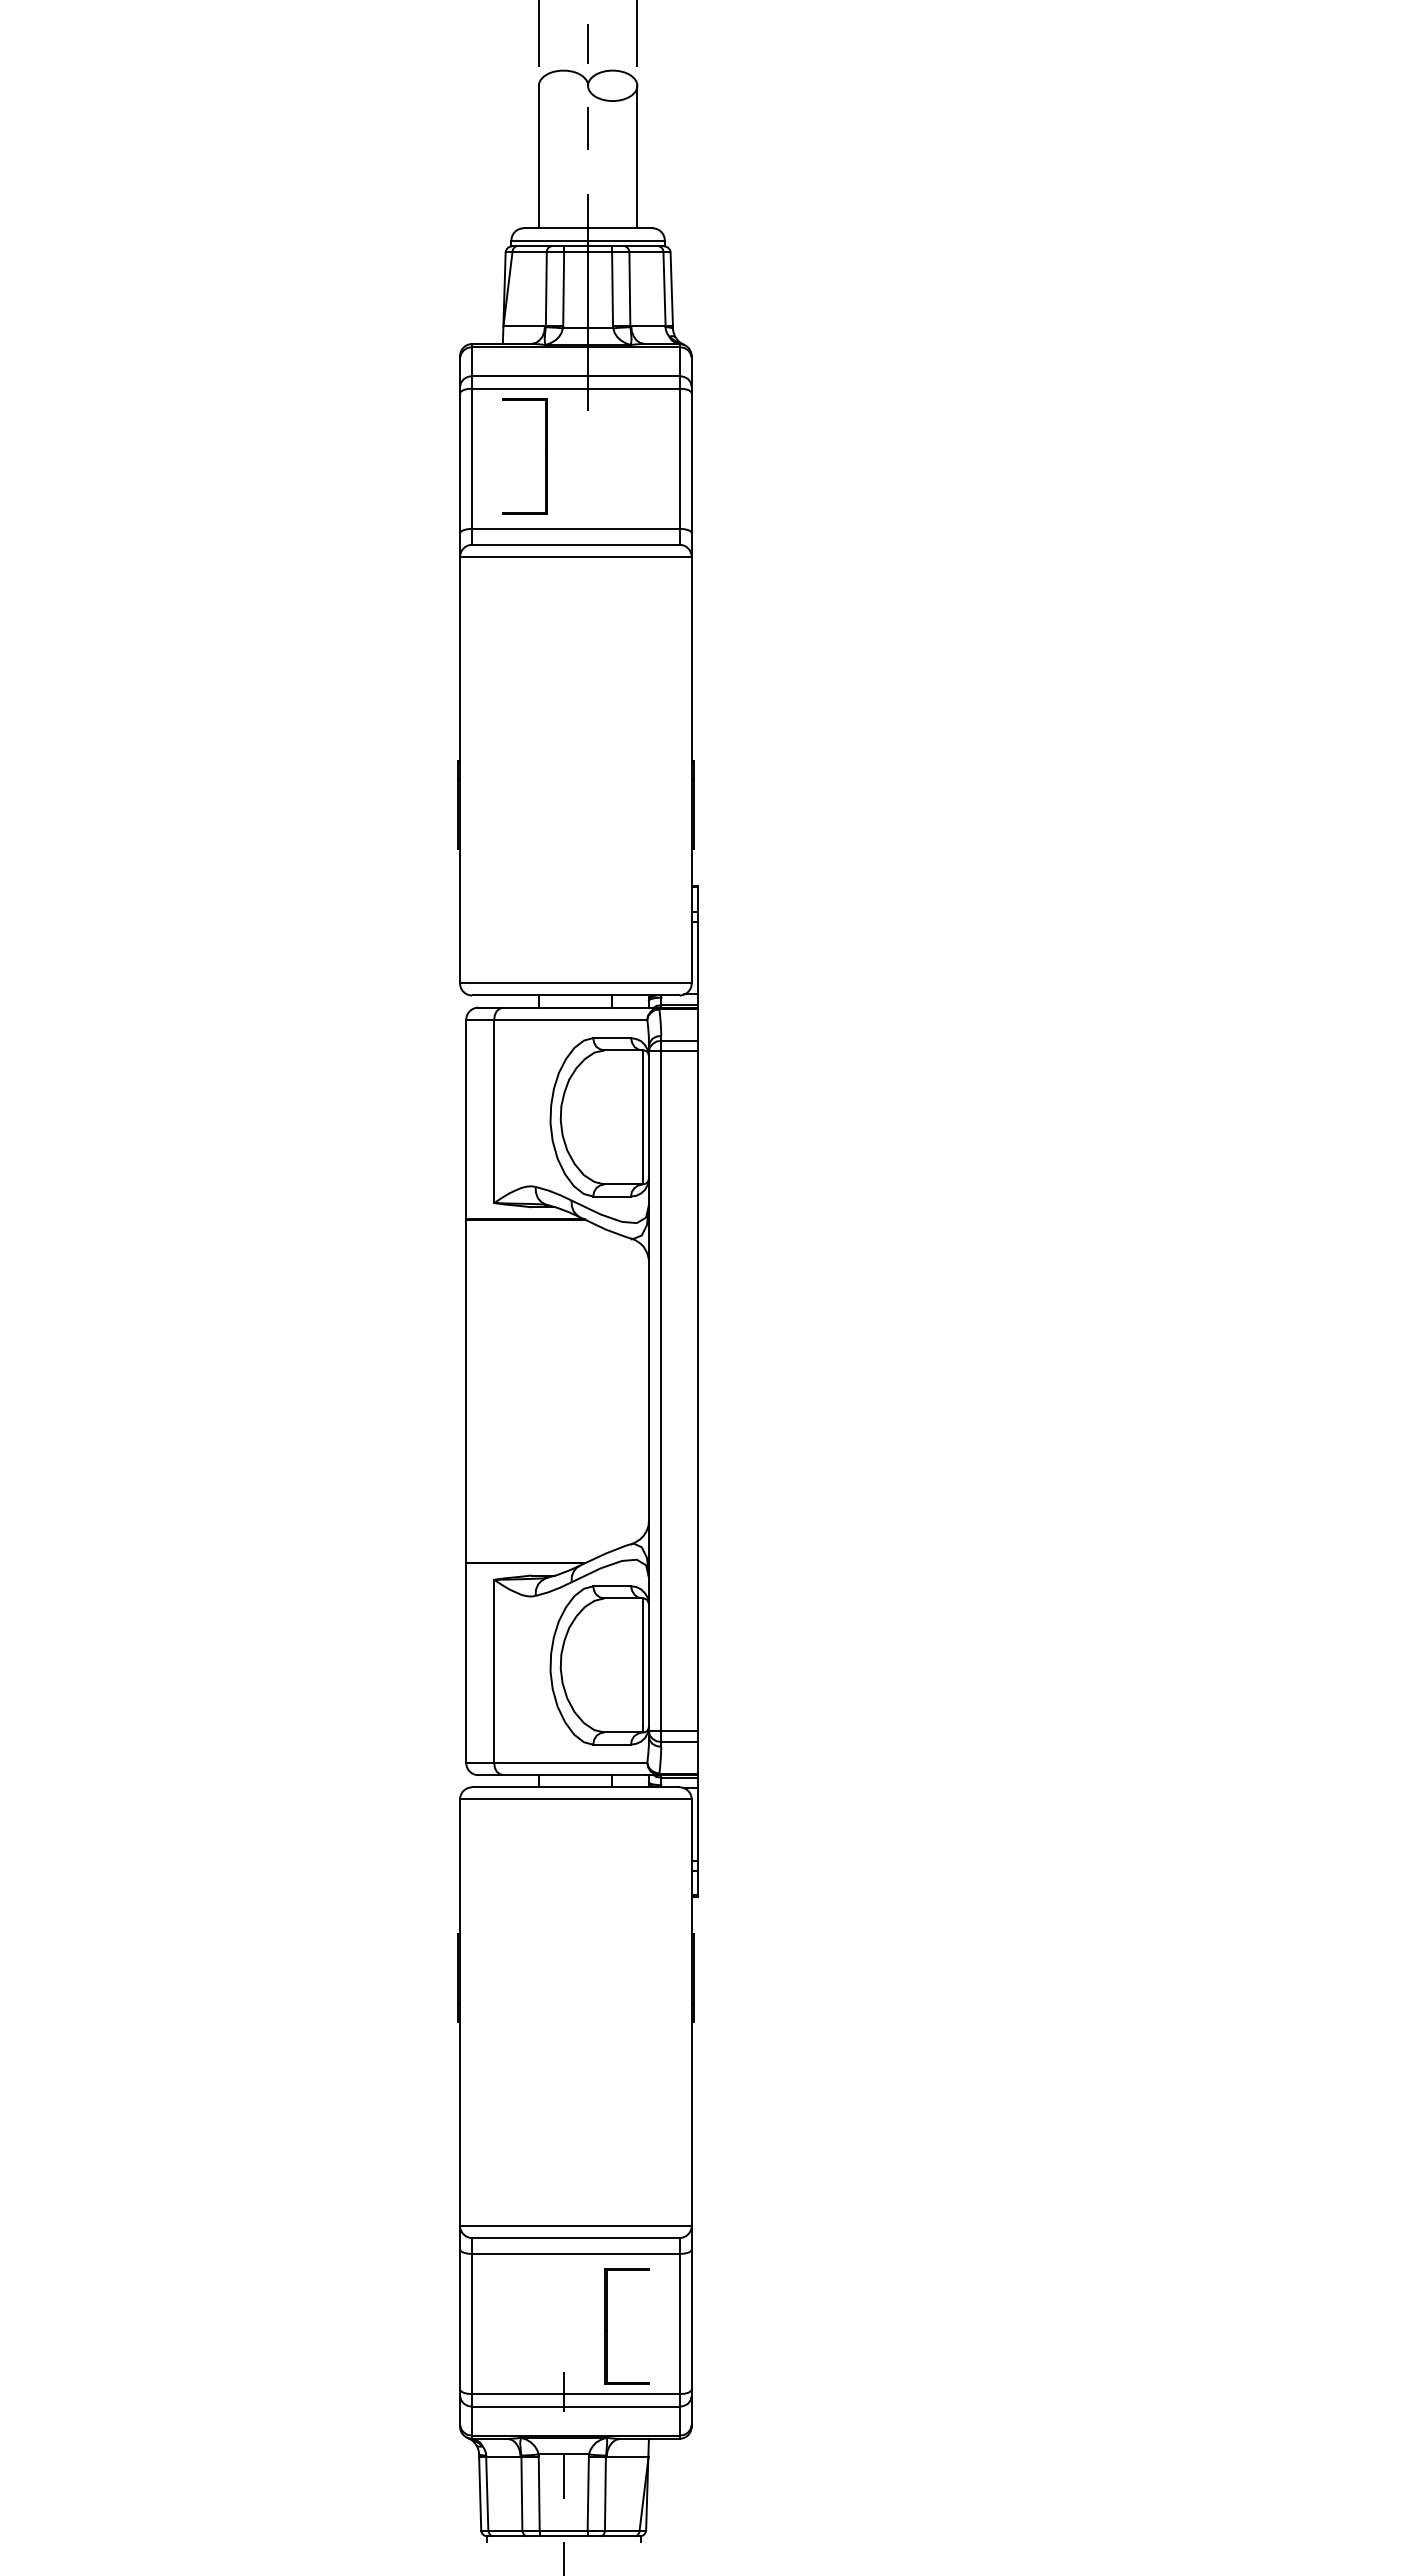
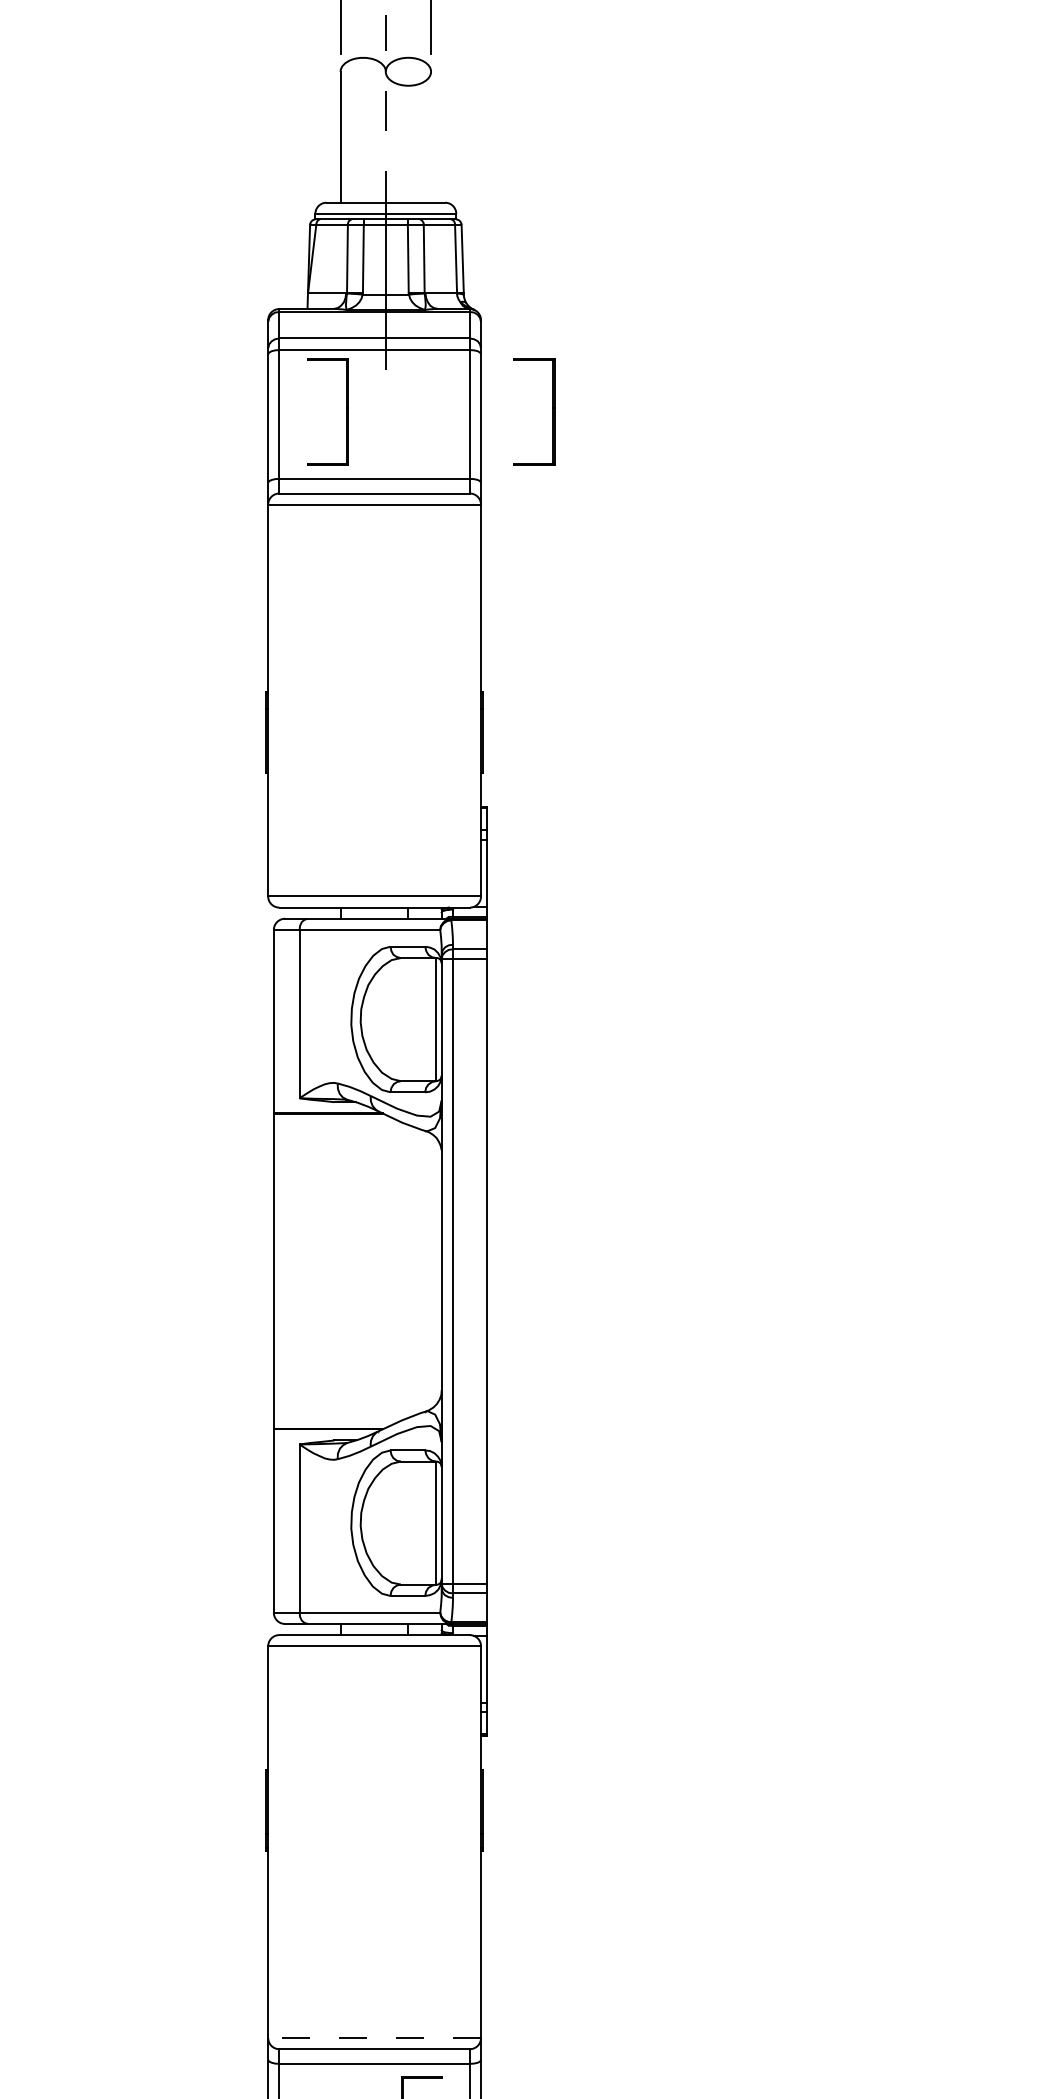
line: (637, 156) -> (431, 136), removed
part: (770, 456) -> (553, 412), added
line: (575, 2225) -> (374, 2037), solid -> dashed

